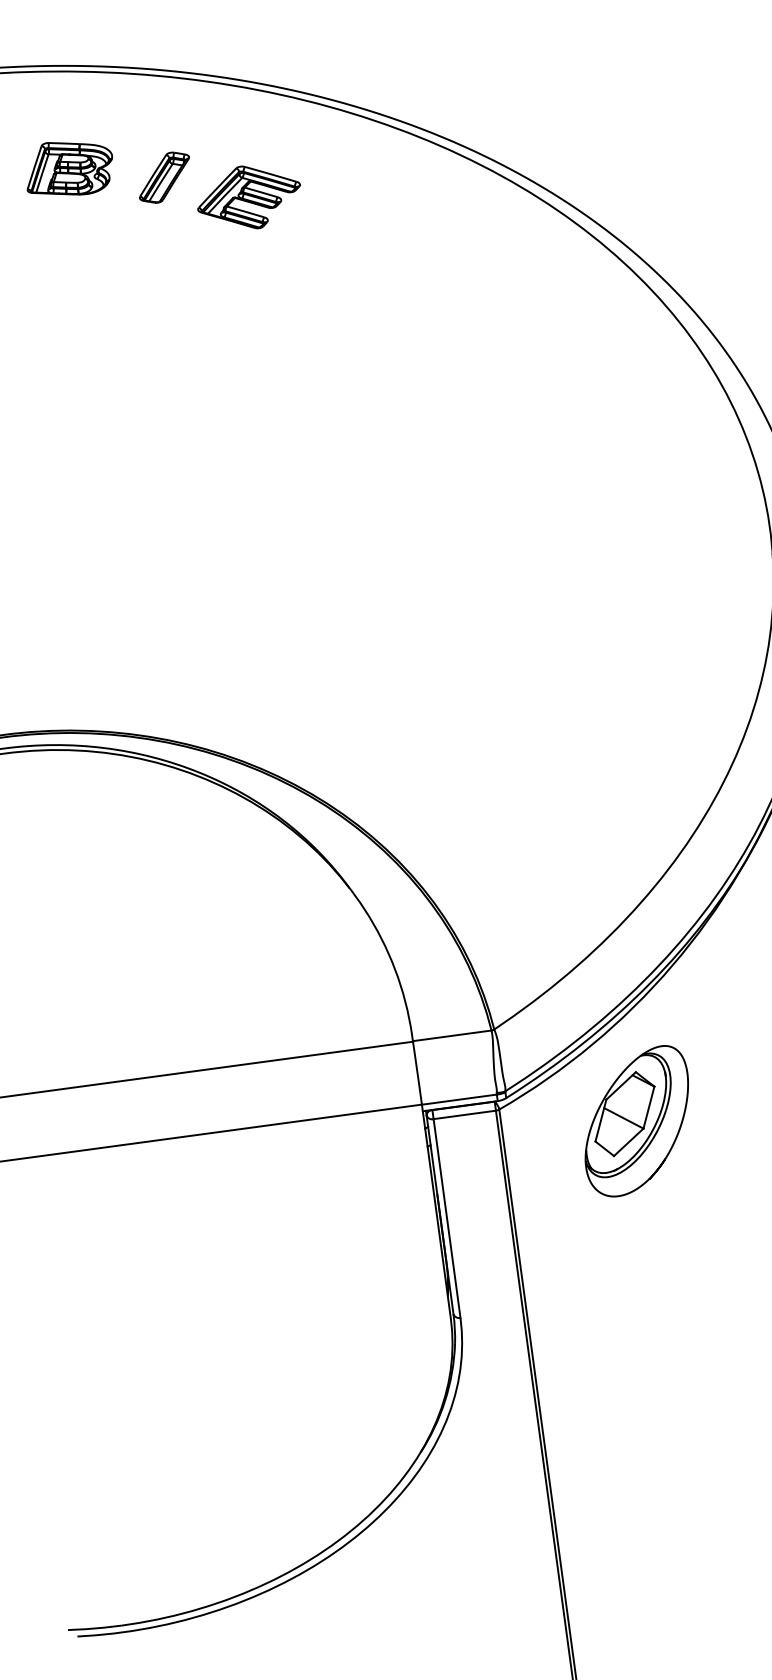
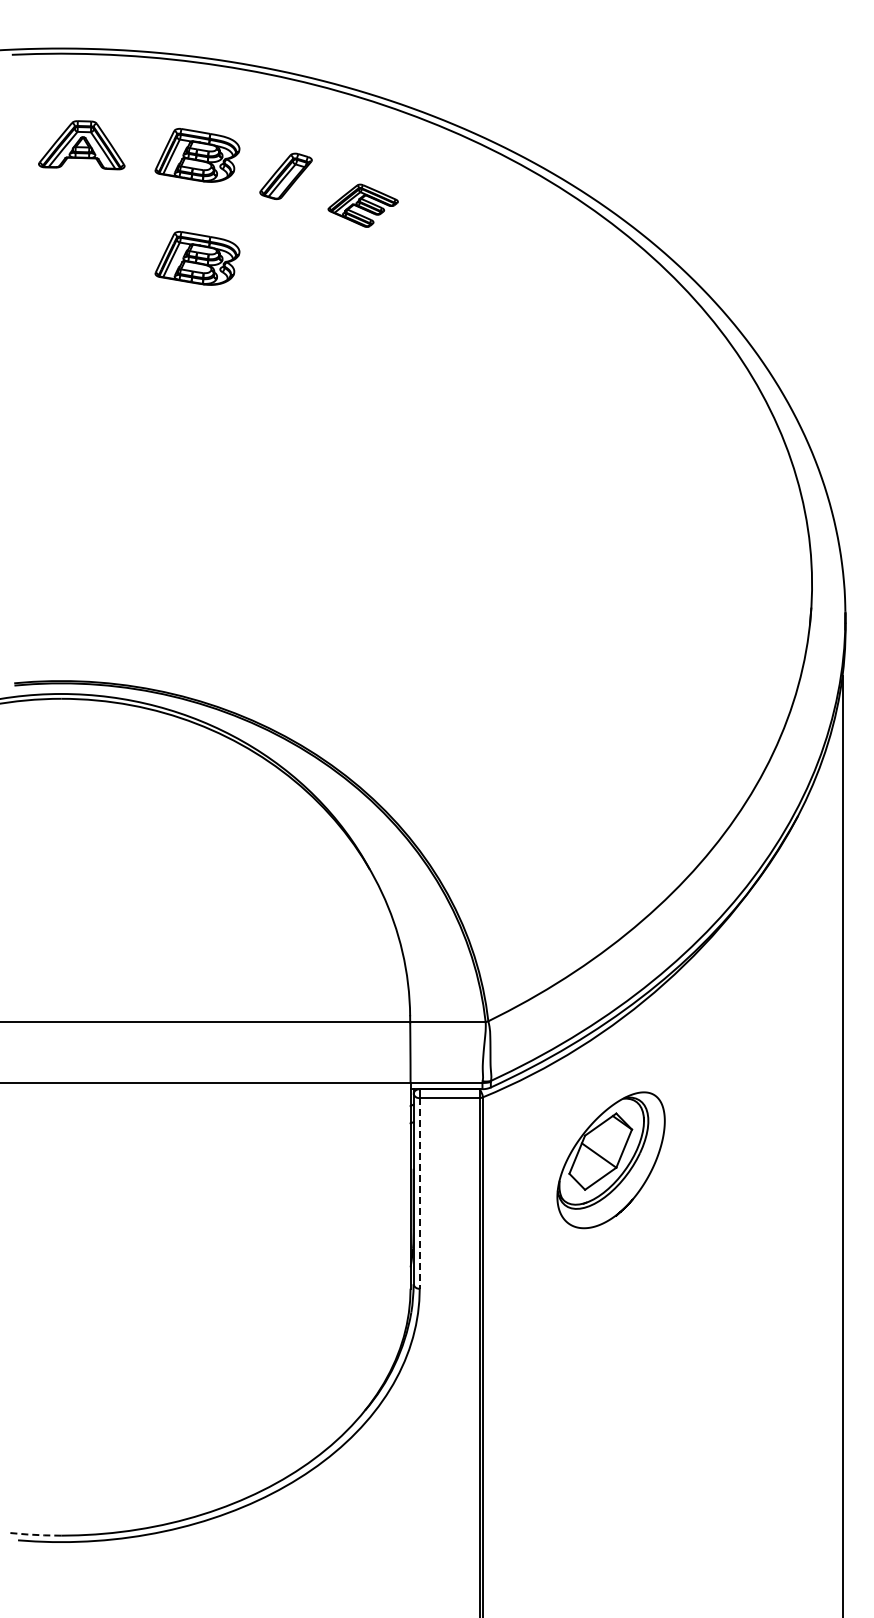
part: (248, 197) -> (362, 205), size x0.7
part: (83, 275) -> (197, 258), added
part: (636, 1121) -> (610, 1160), moved
line: (446, 1218) -> (419, 1193), solid -> dashed
line: (94, 1628) -> (35, 1534), solid -> dashed

